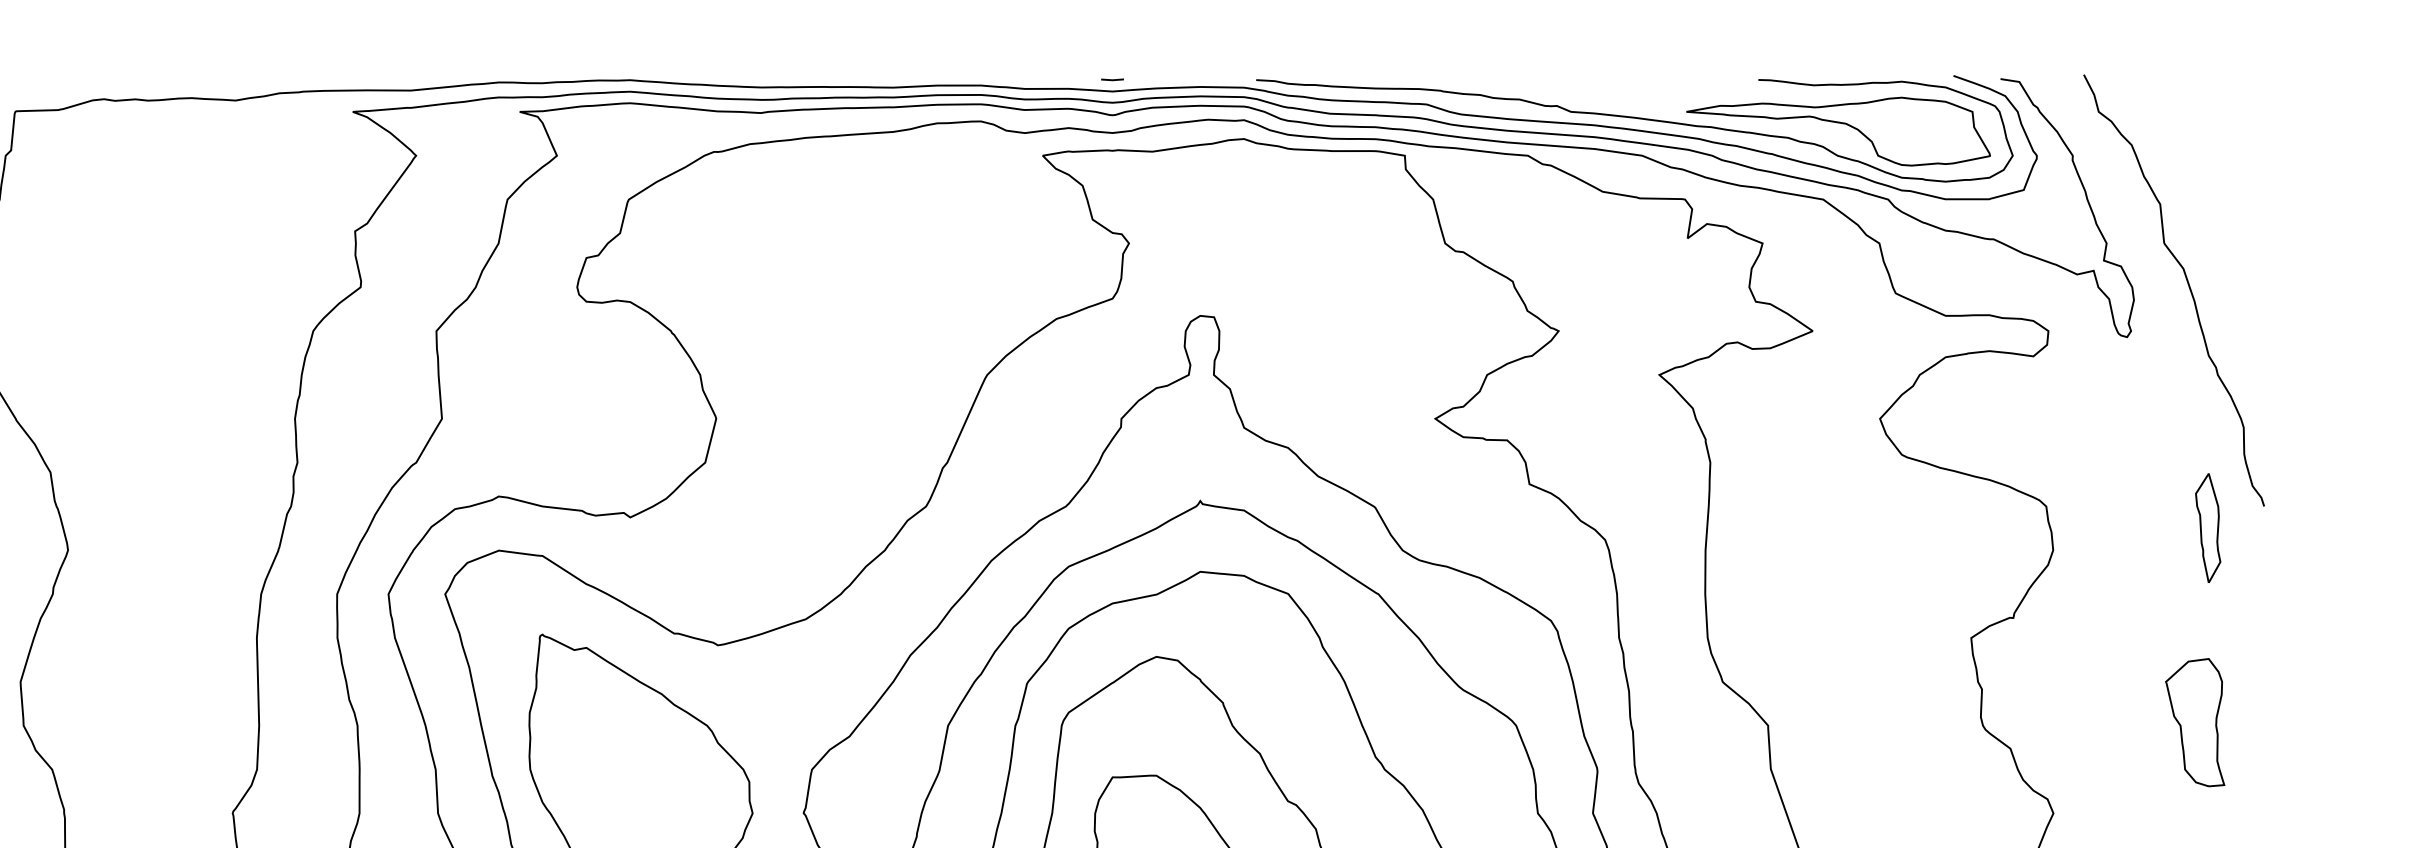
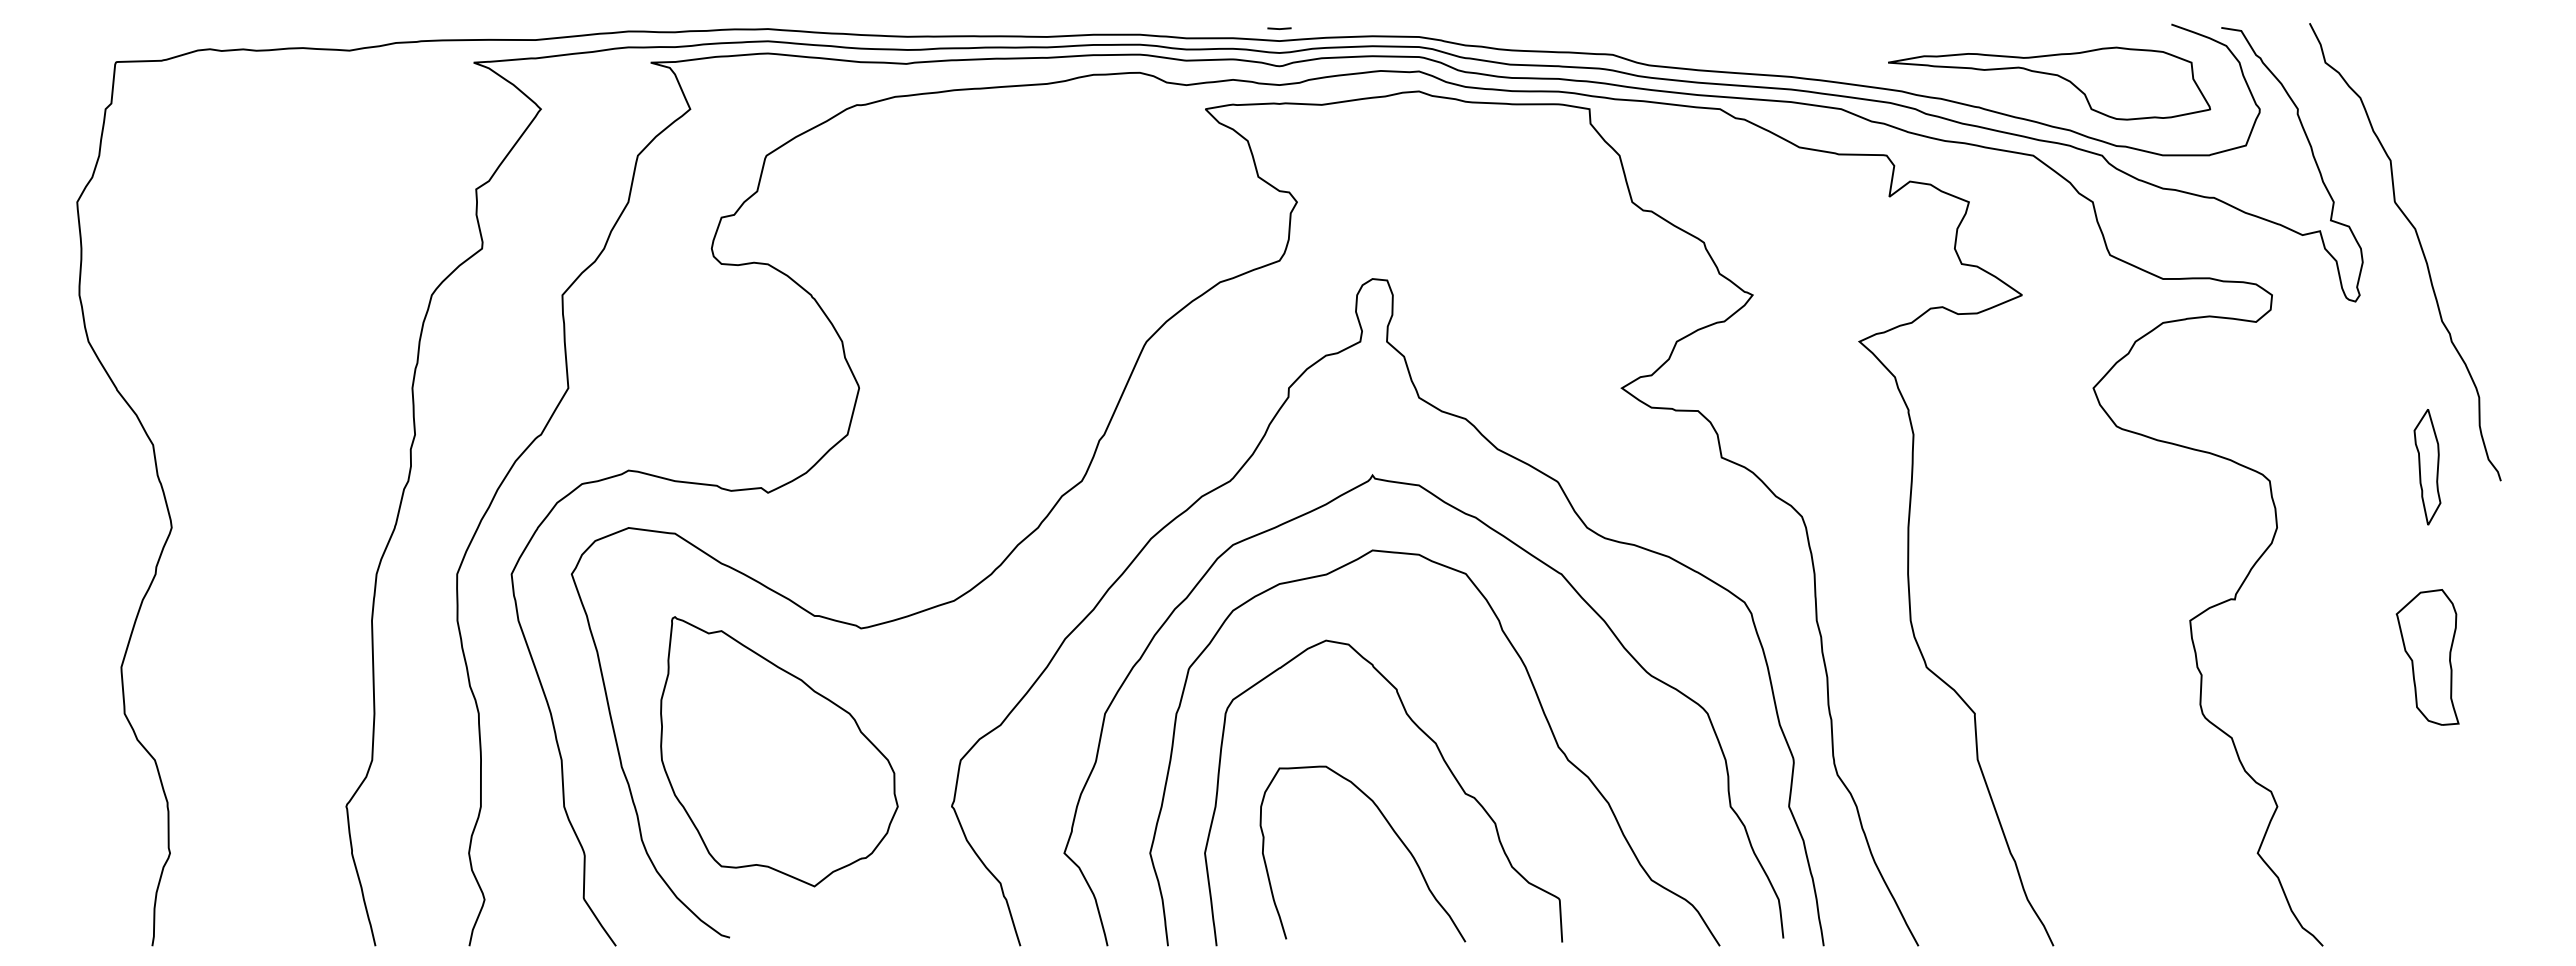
curve: (1636, 119) -> (1835, 70), removed
part: (2208, 528) -> (2427, 467), moved
part: (2194, 722) -> (2427, 657), moved

